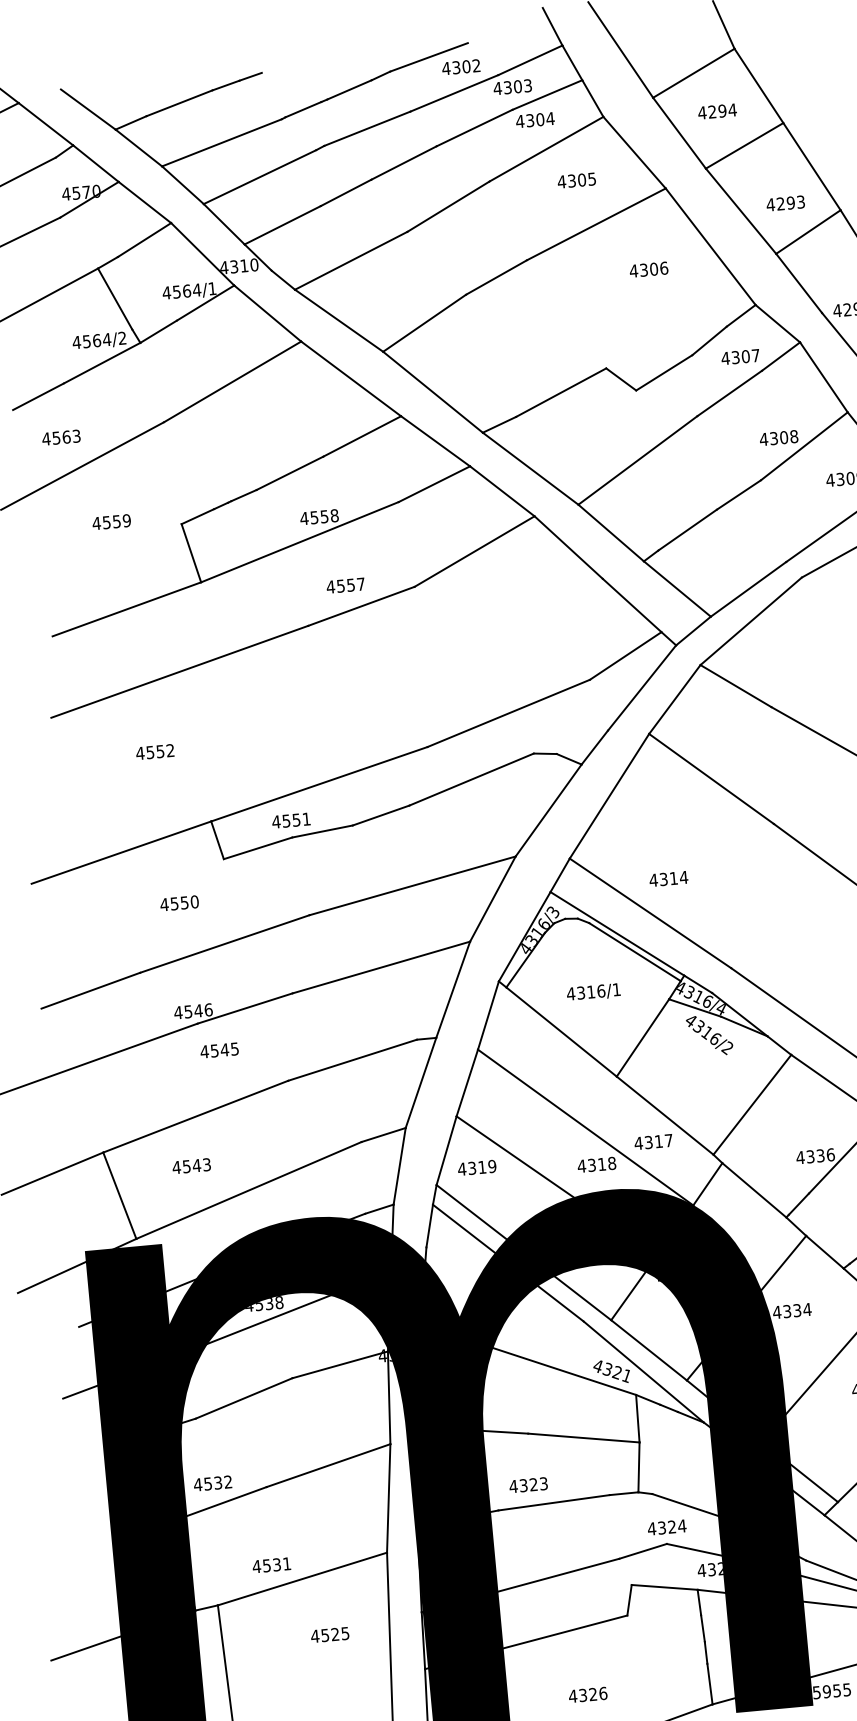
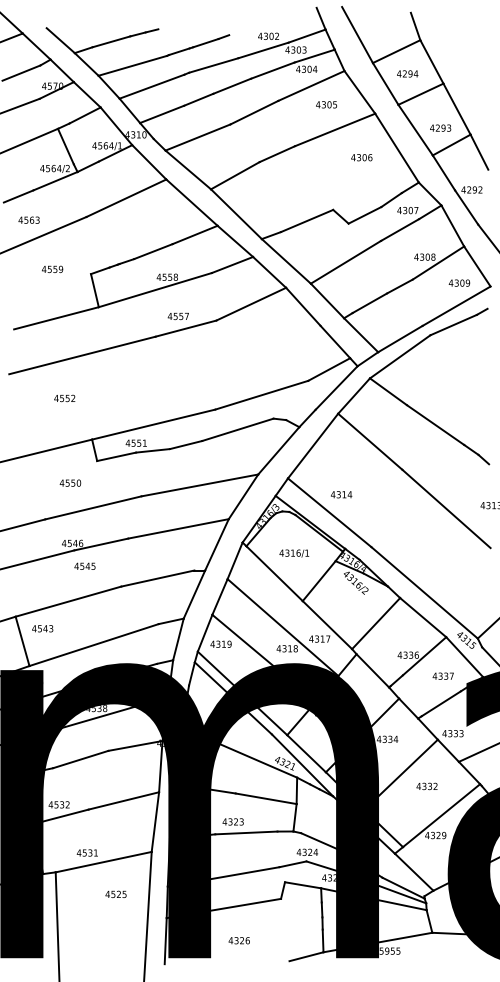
line: (429, 57) -> (251, 29), removed
text: (191, 1165) -> (42, 628), moved
text: (586, 1694) -> (238, 940), moved

